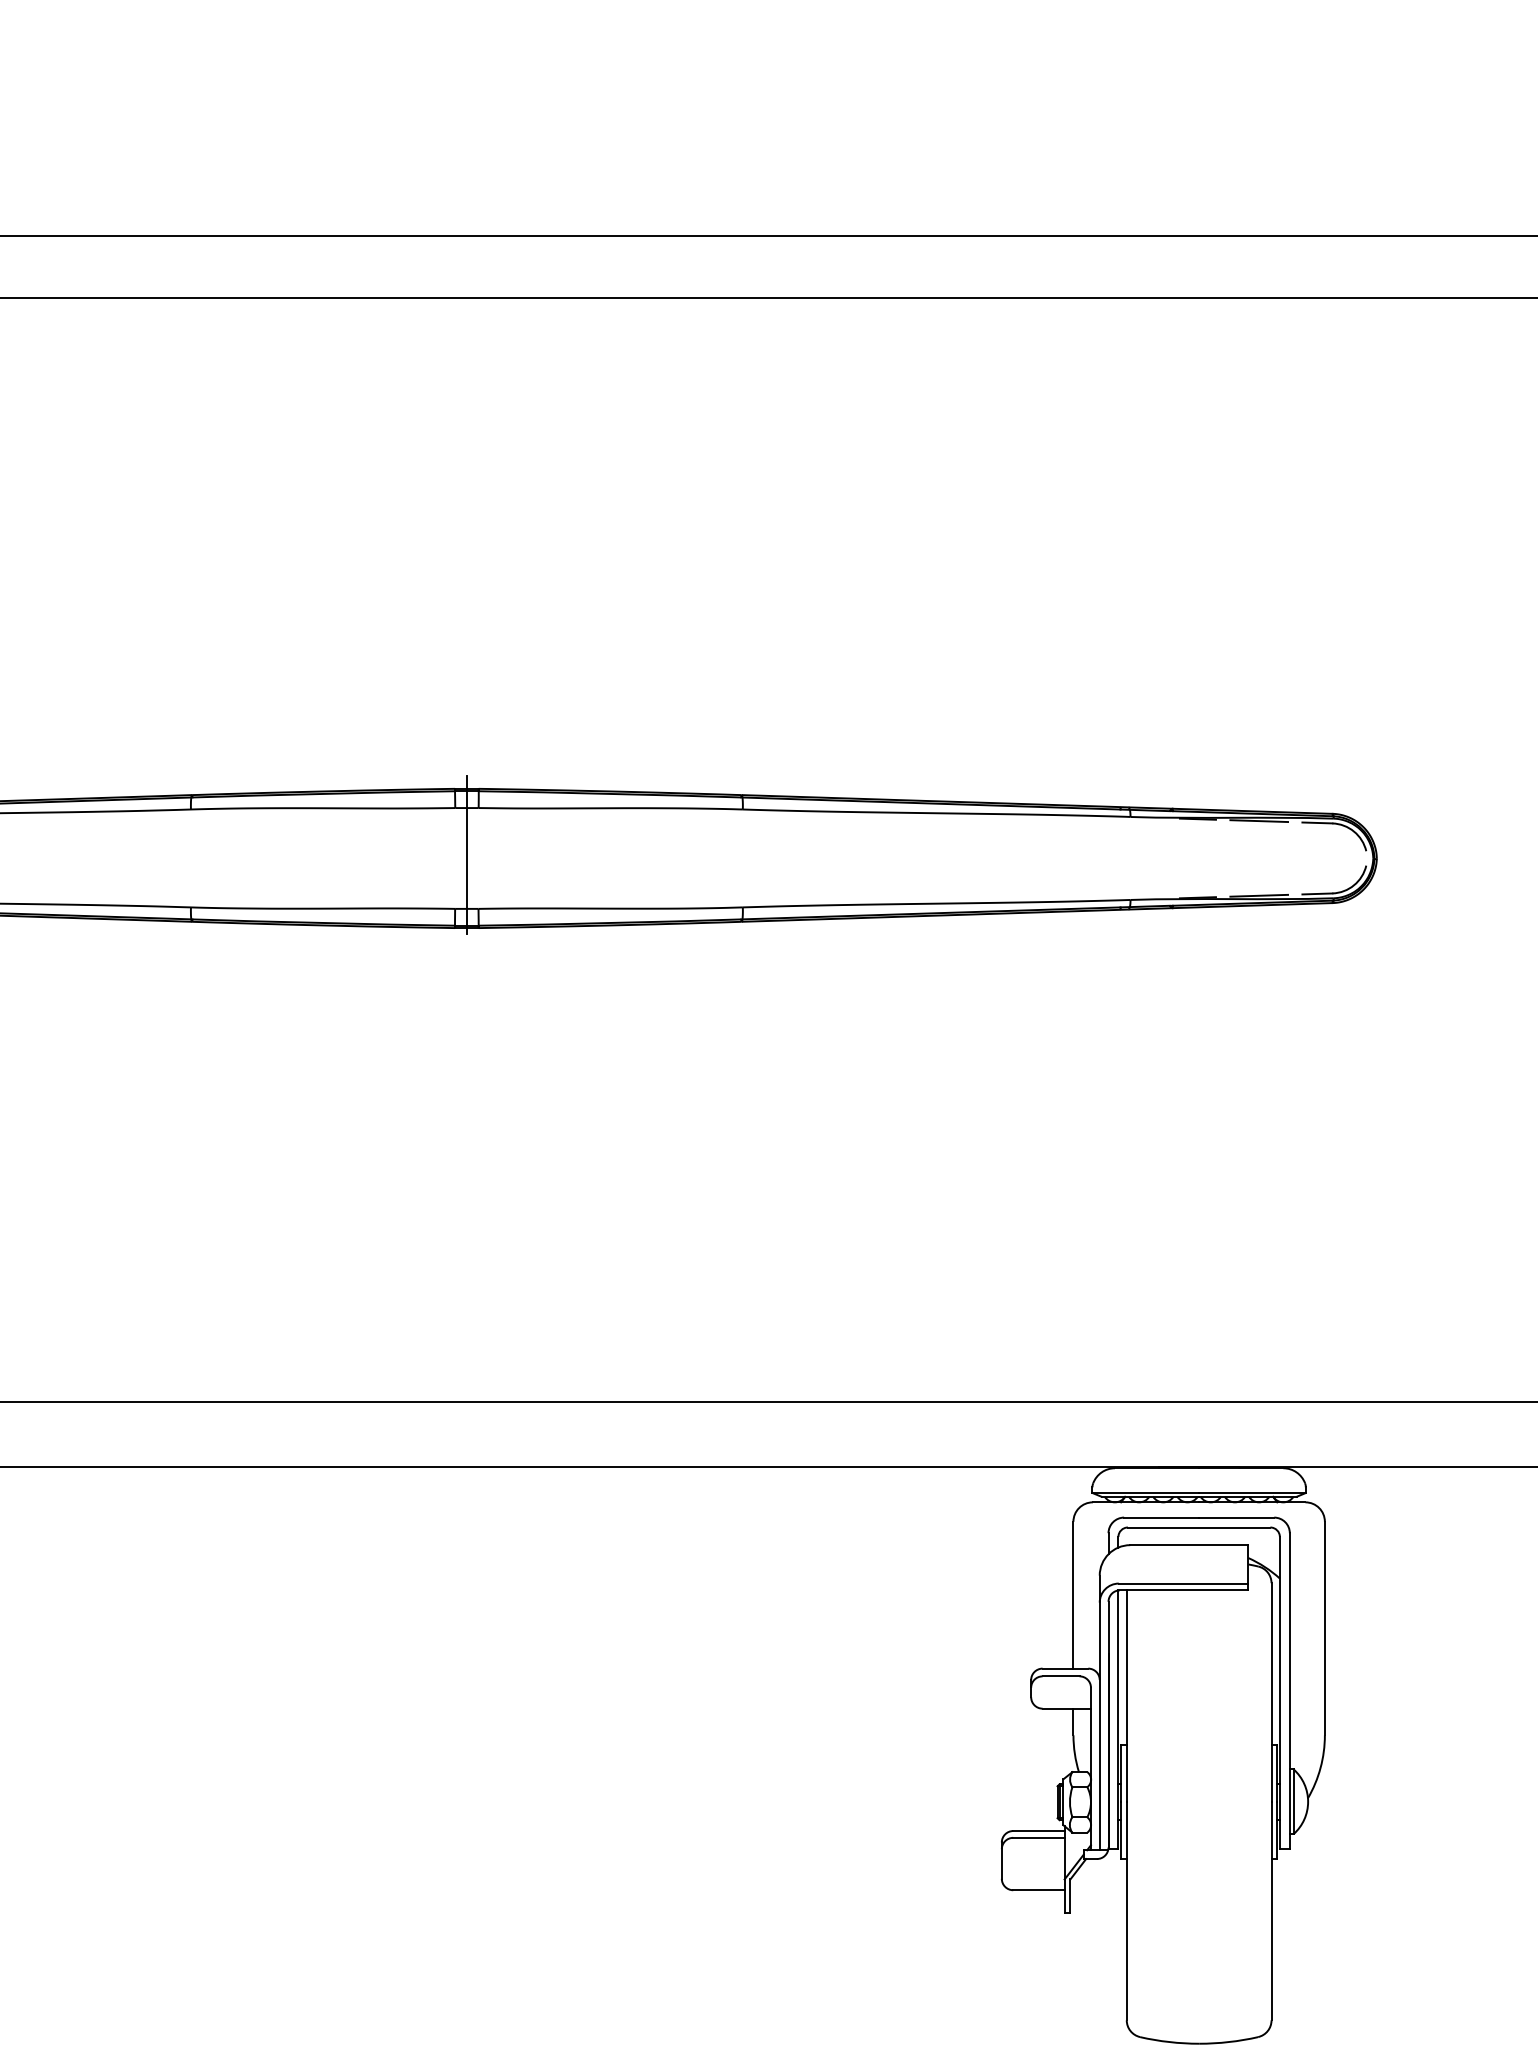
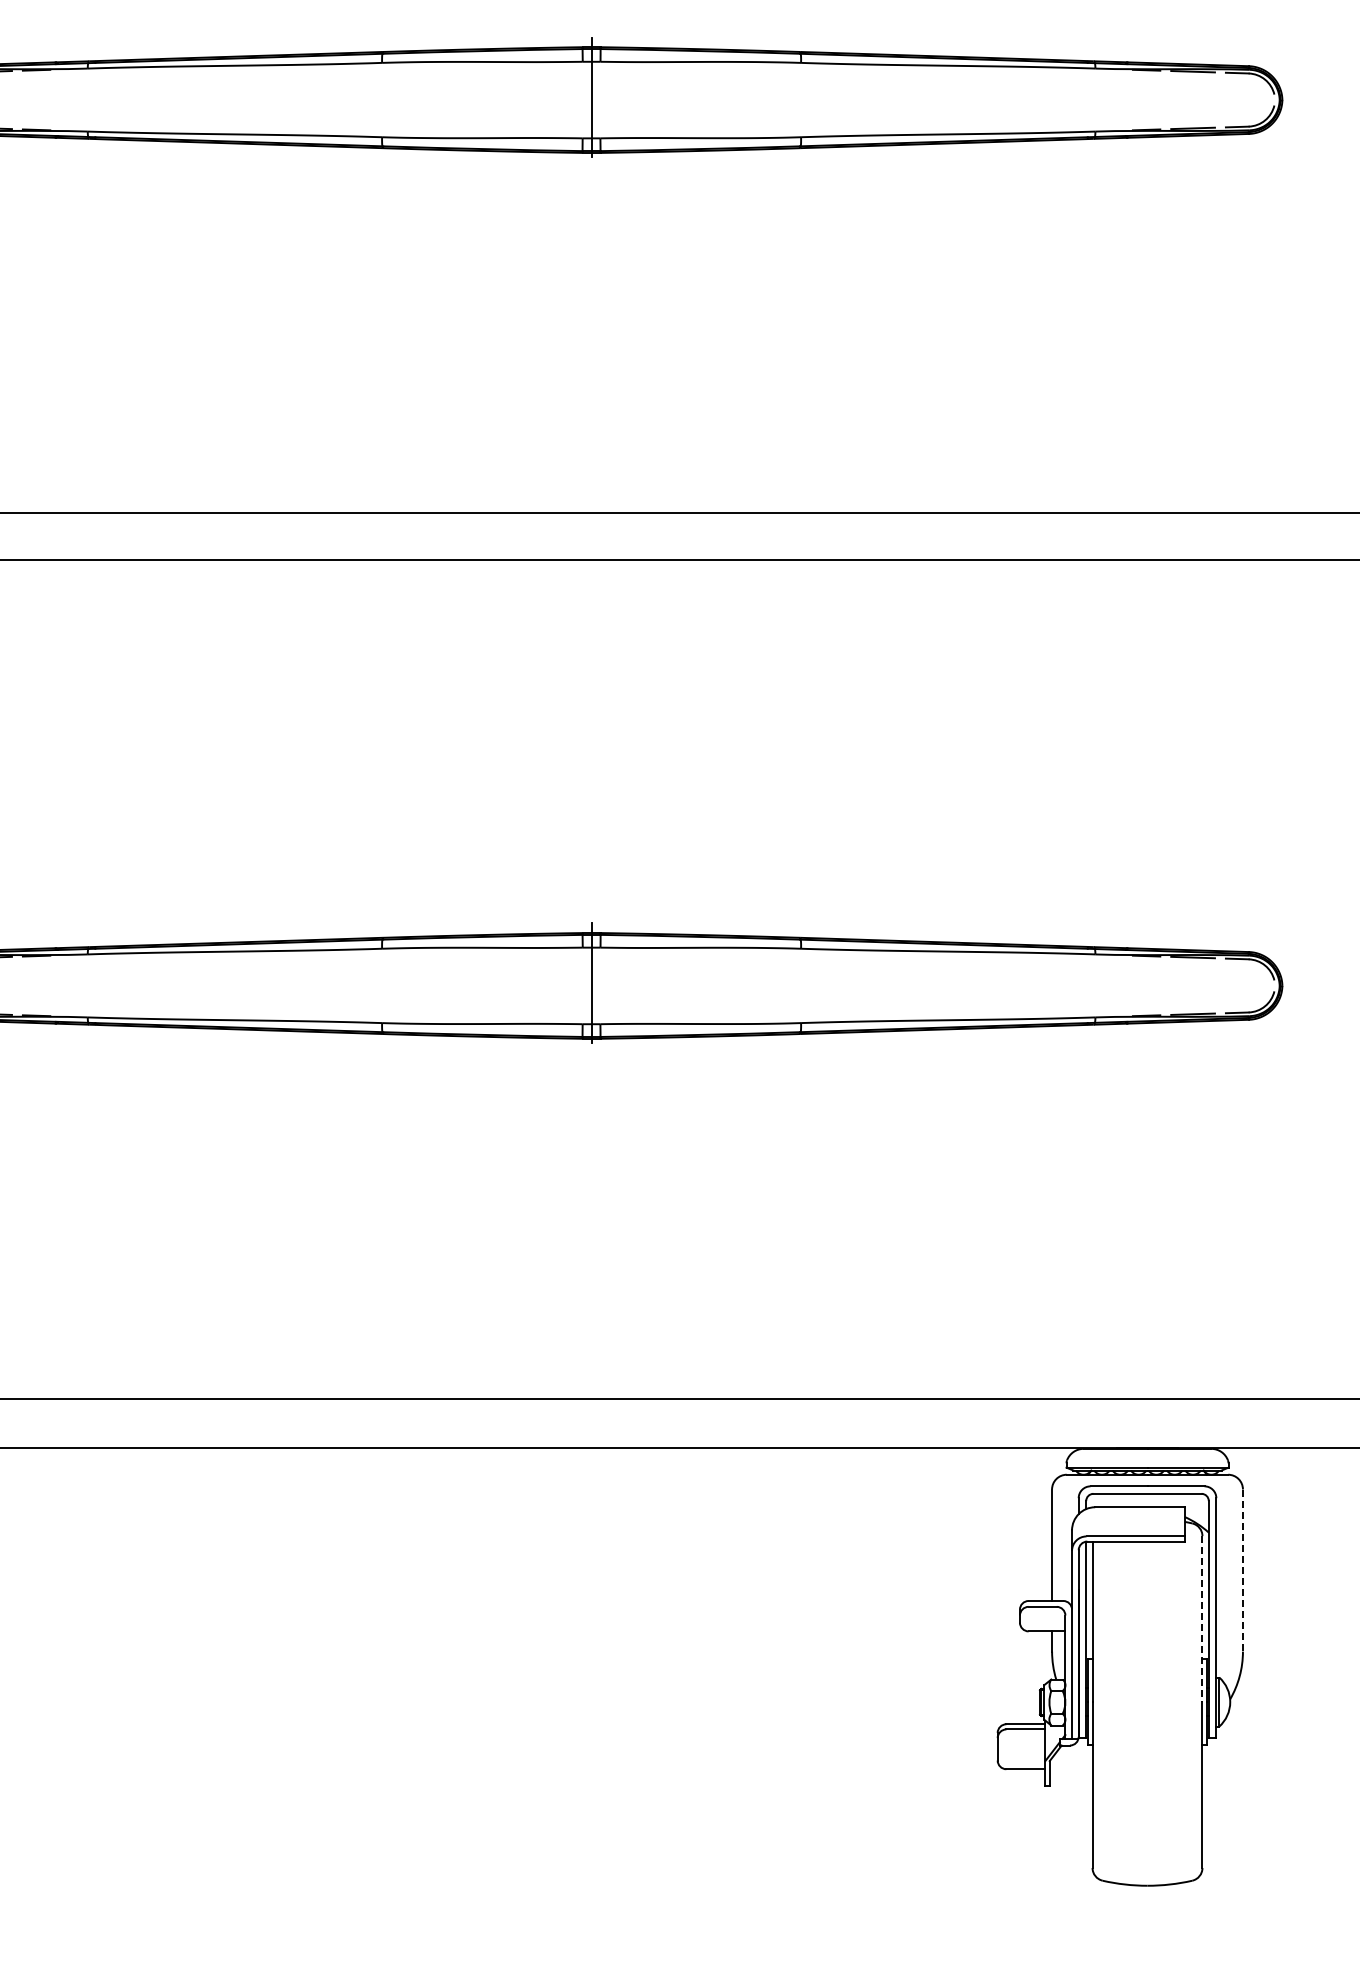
line: (1324, 1629) -> (1242, 1571), solid -> dashed
line: (1271, 1693) -> (1202, 1619), solid -> dashed

